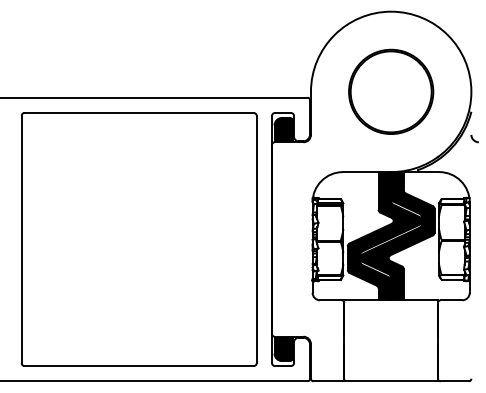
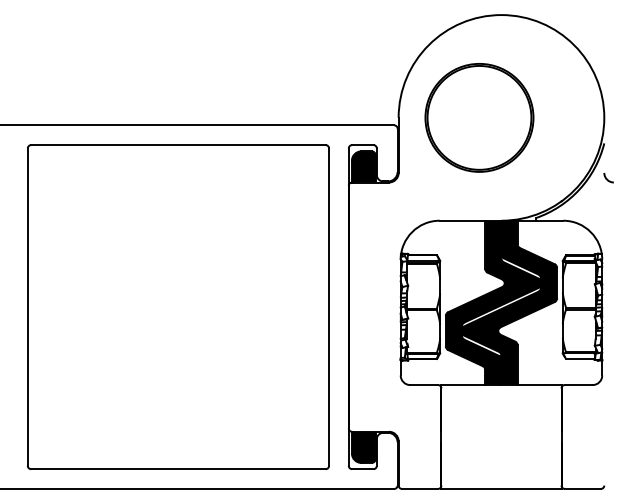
part: (391, 91) -> (479, 117), moved

